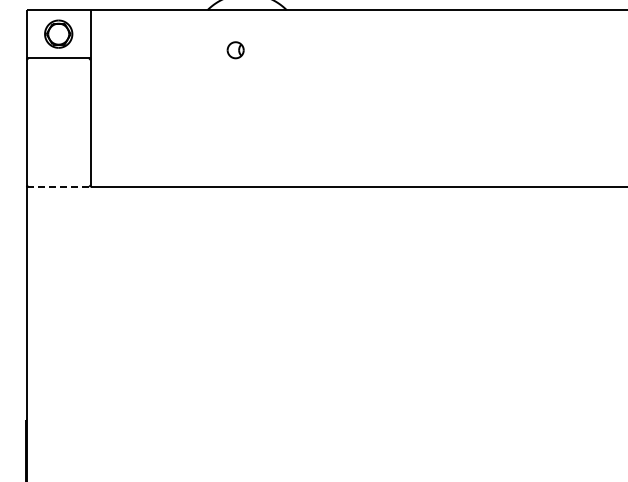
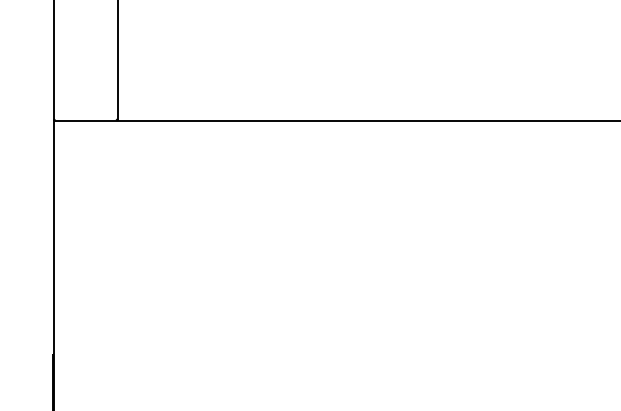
line: (59, 187) -> (86, 121), dashed -> solid

